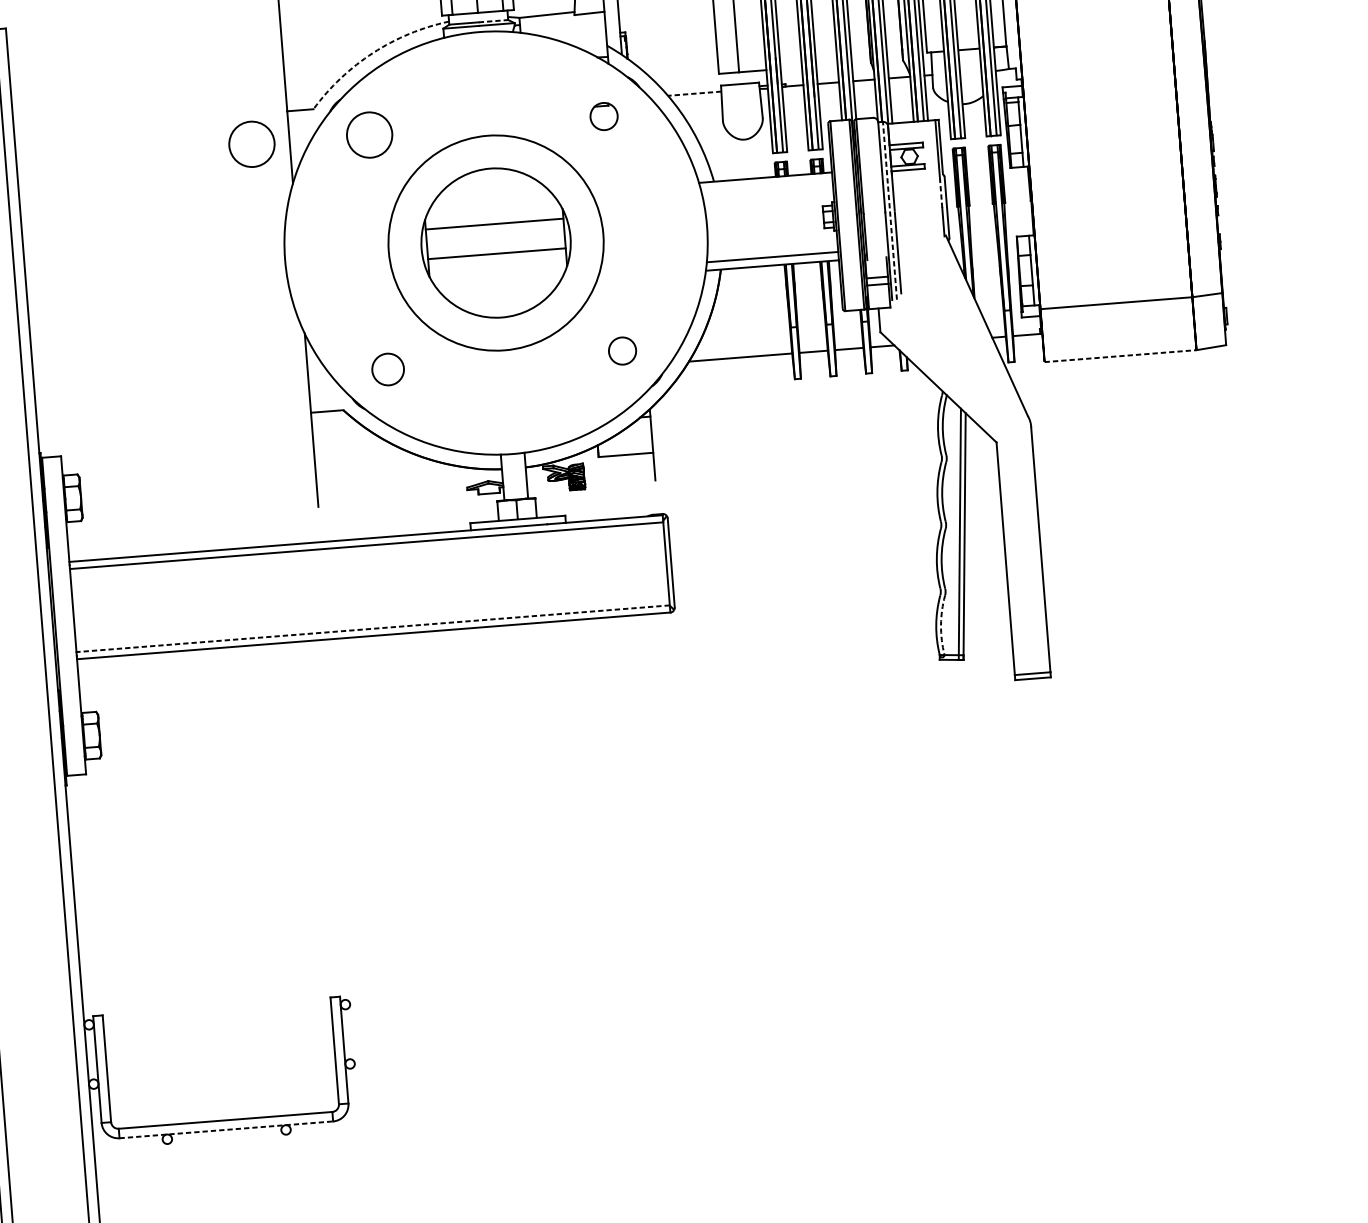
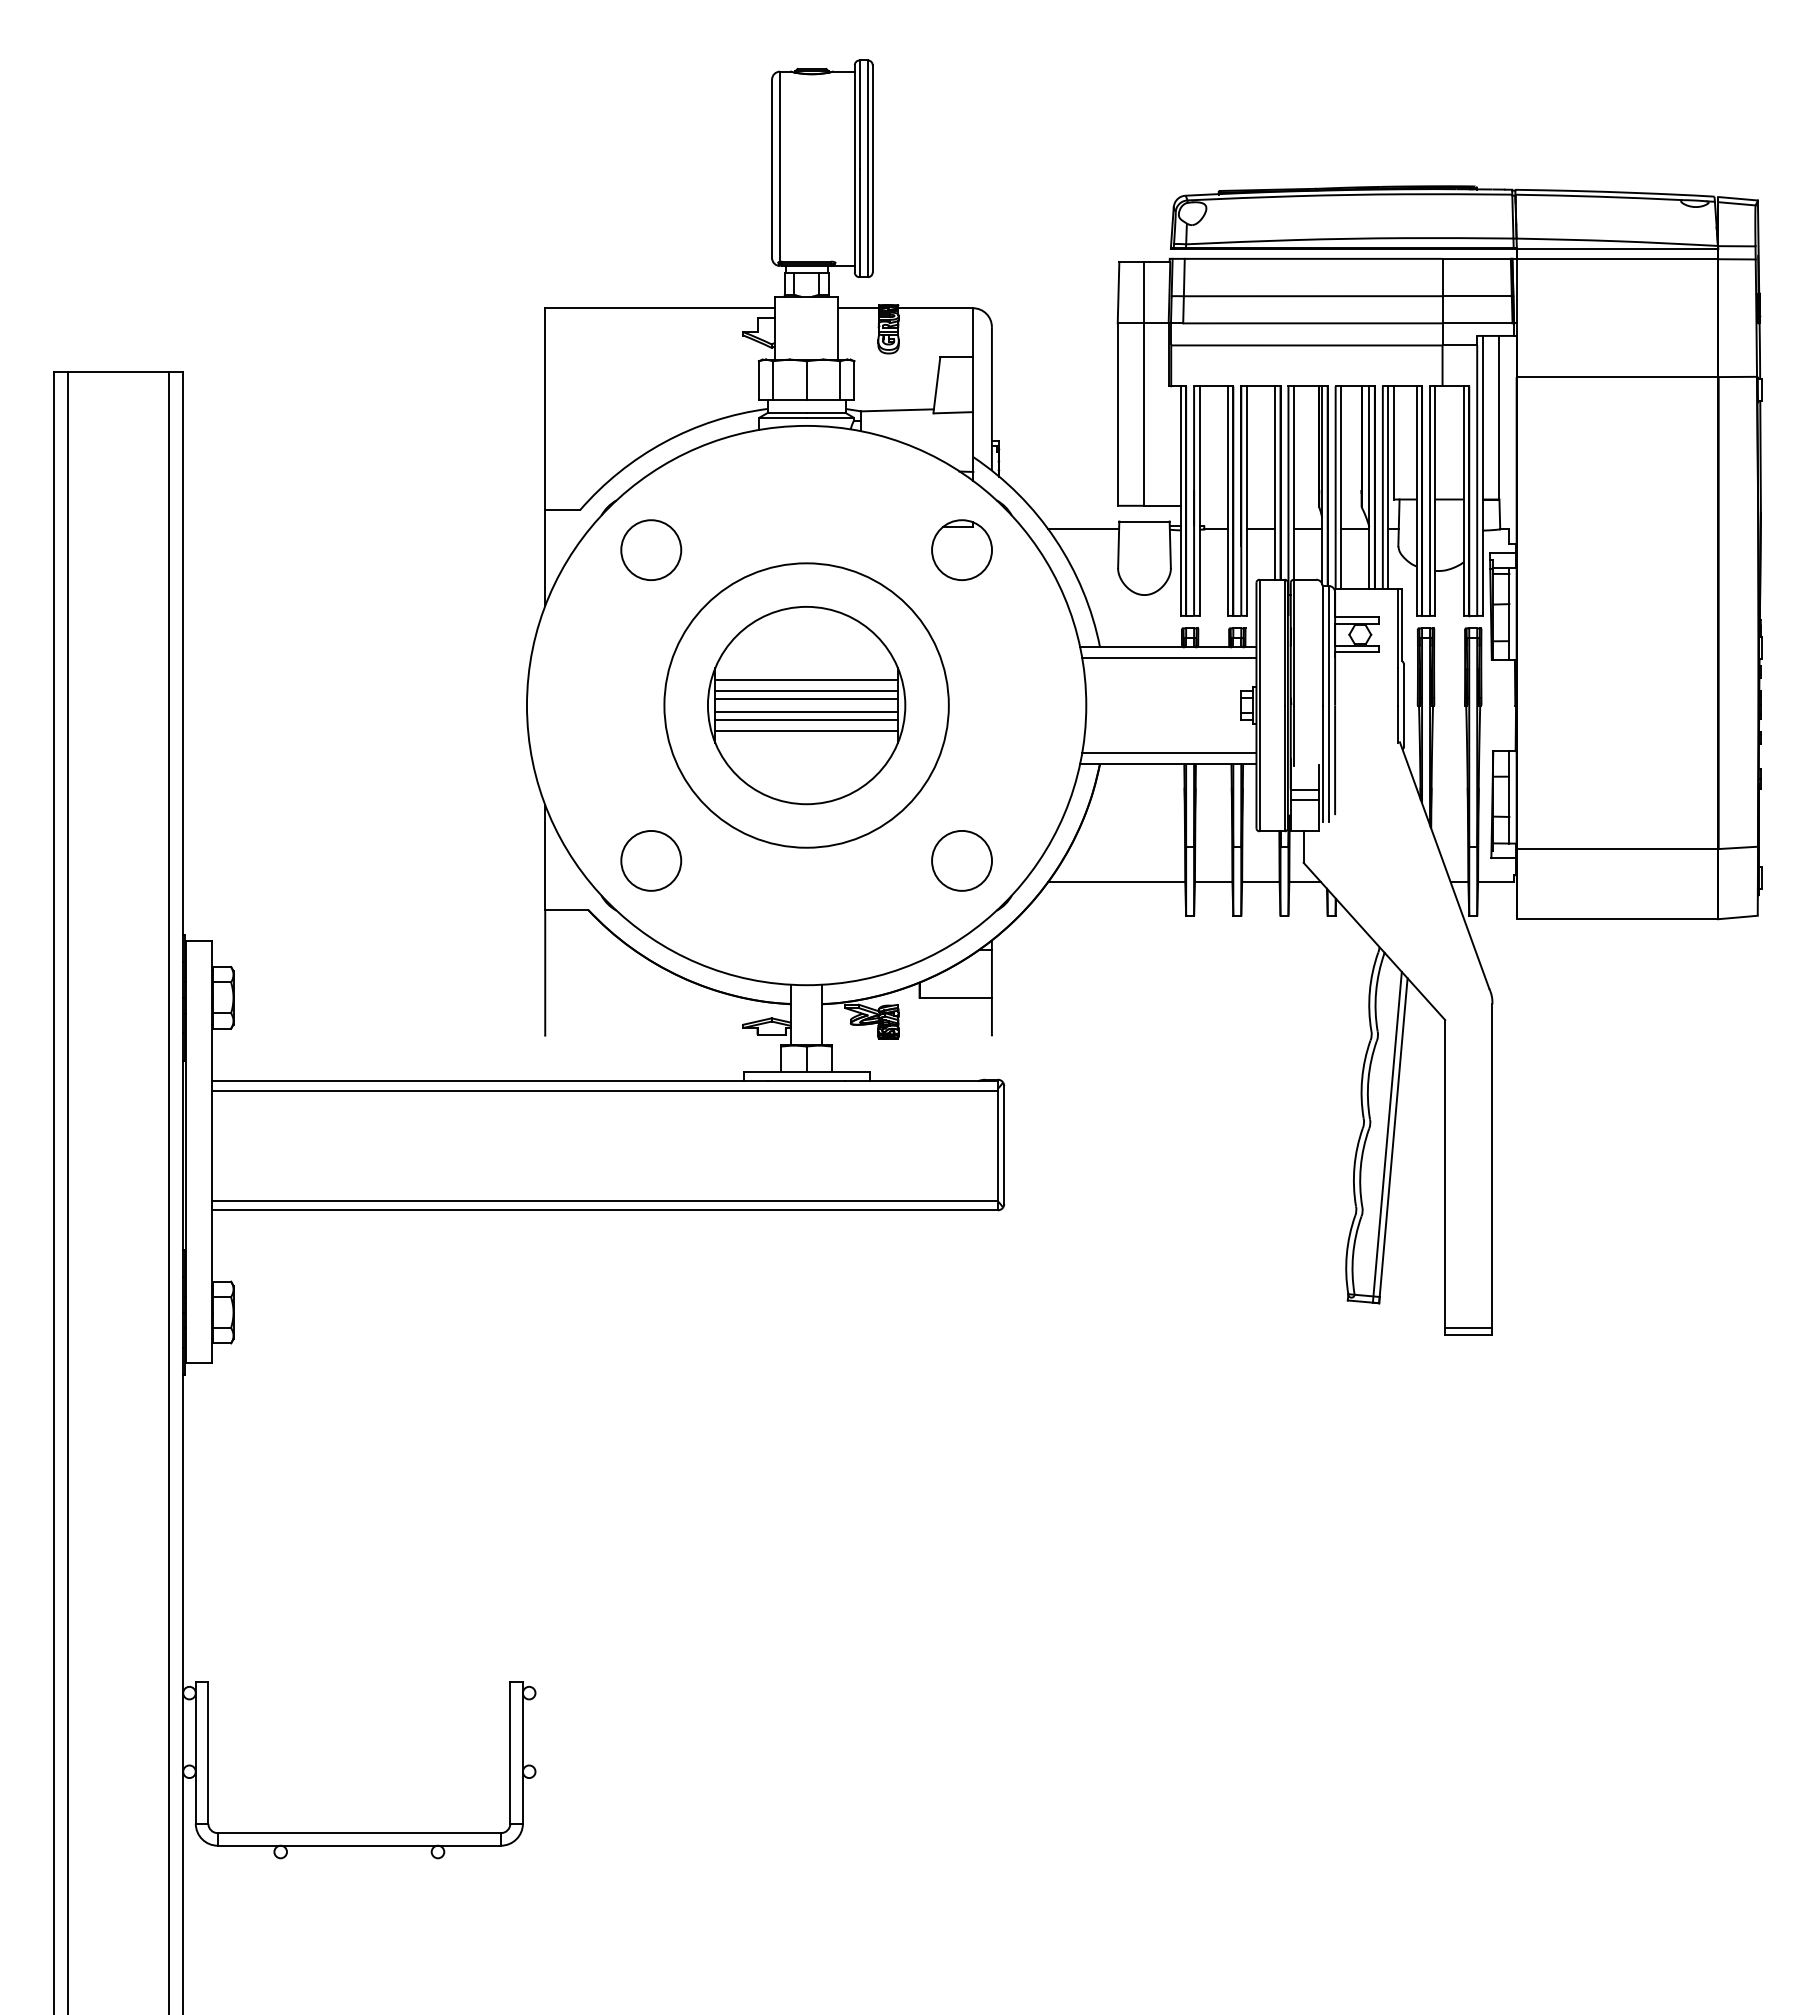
line: (493, 21) -> (826, 413), dashed -> solid
arc: (373, 53) -> (664, 442), dashed -> solid
line: (694, 93) -> (1083, 529), dashed -> solid
part: (603, 116) -> (961, 549), size x1.67
circle: (252, 143) -> (495, 549), removed
line: (767, 186) -> (1169, 658), added
line: (941, 193) -> (1398, 686), dashed -> solid
line: (889, 210) -> (1328, 703), dashed -> solid
line: (495, 232) -> (806, 691), added
line: (495, 238) -> (806, 699), added
line: (496, 247) -> (806, 711), added
line: (497, 261) -> (806, 730), added
circle: (622, 350) -> (962, 860), size x1.67
line: (1120, 356) -> (1617, 919), dashed -> solid
circle: (388, 369) -> (651, 860), size x1.43
arc: (941, 625) -> (1353, 1255), dashed -> solid
line: (372, 628) -> (604, 1200), dashed -> solid
line: (226, 1129) -> (359, 1845), dashed -> solid

